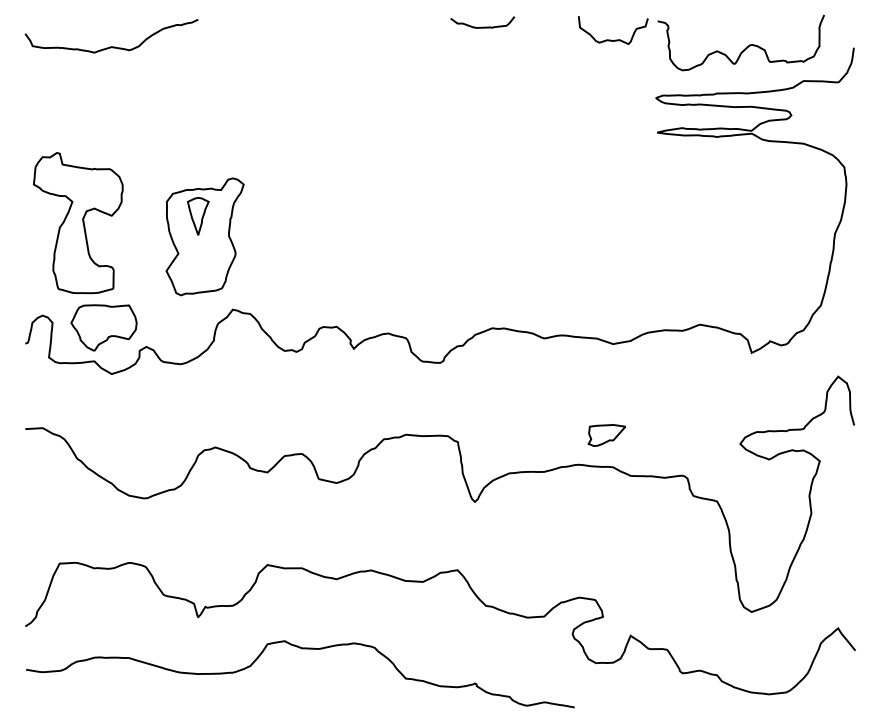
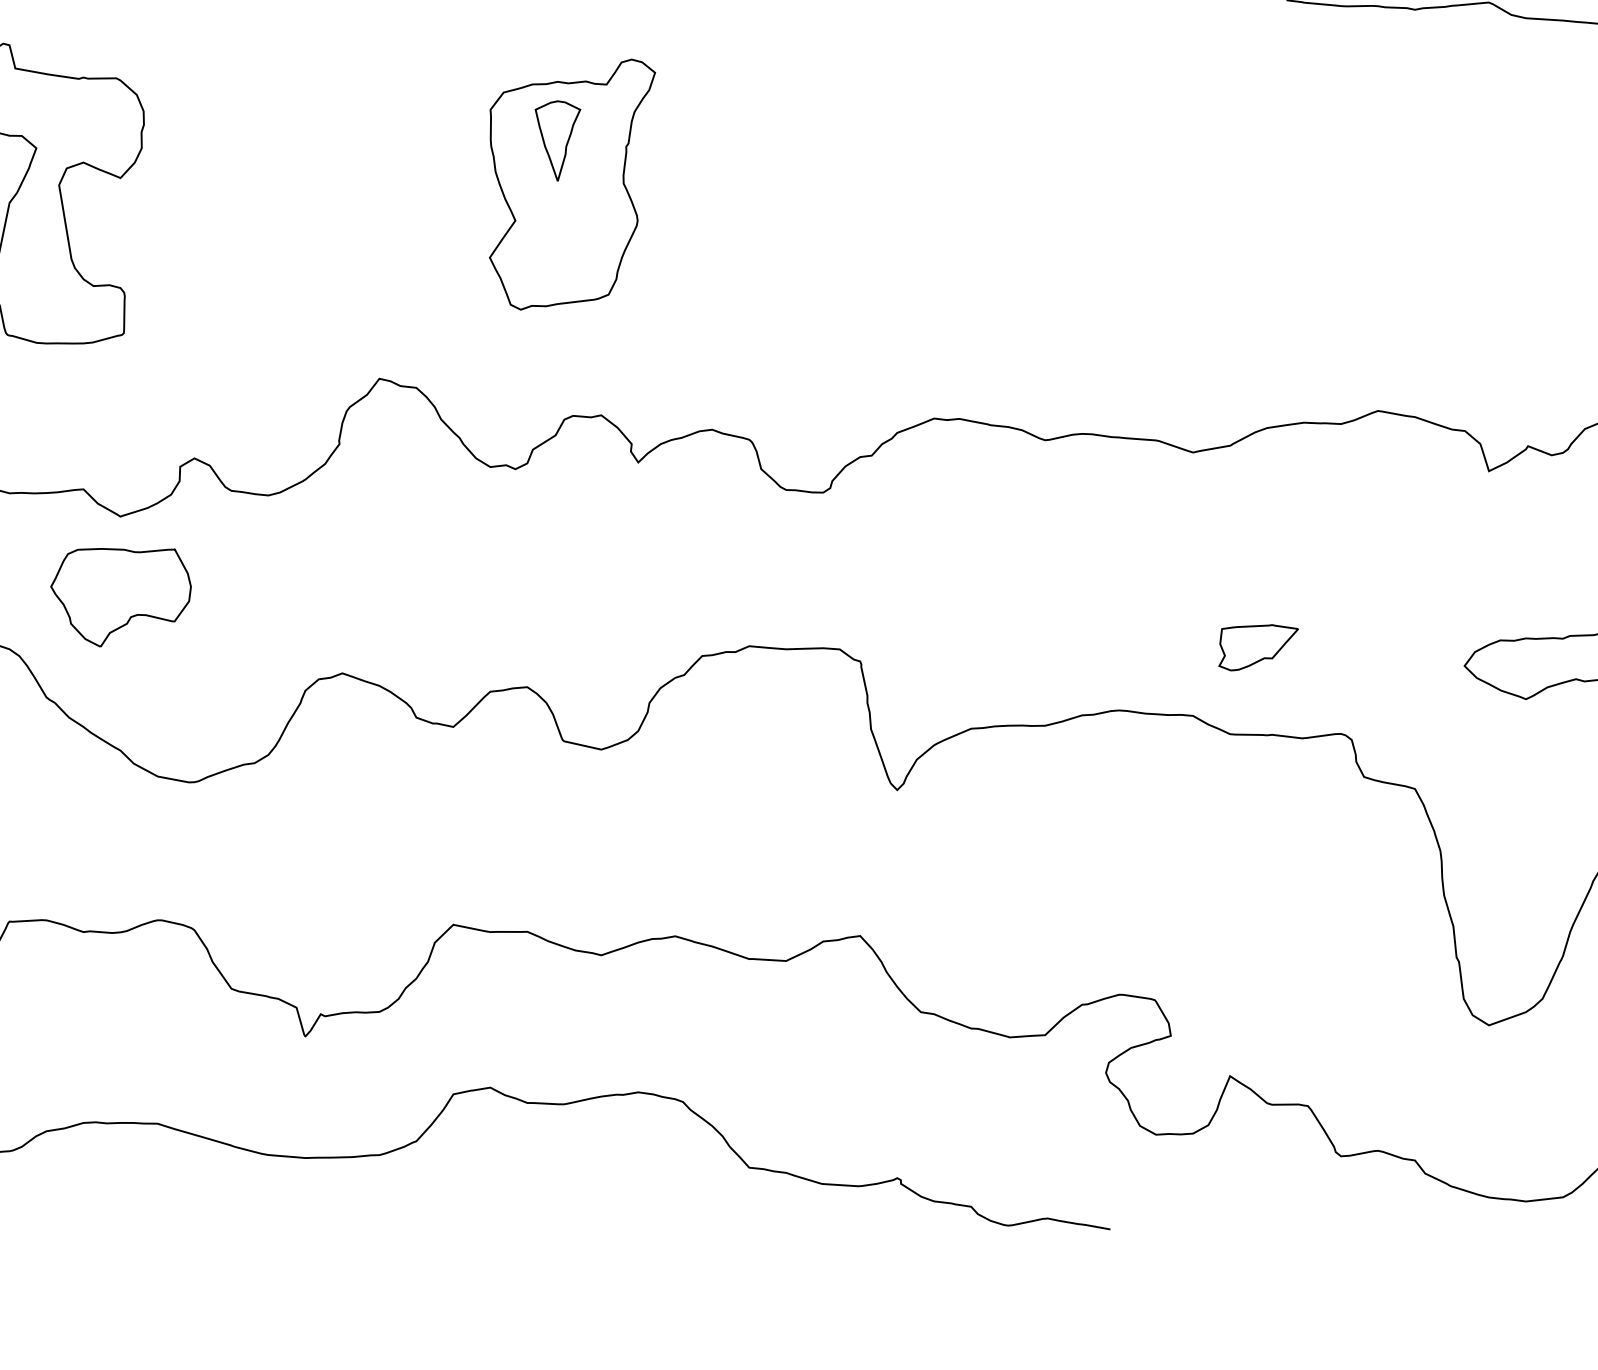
part: (204, 236) -> (571, 183), moved
part: (103, 327) -> (119, 596), moved
part: (606, 435) -> (1257, 647), moved

